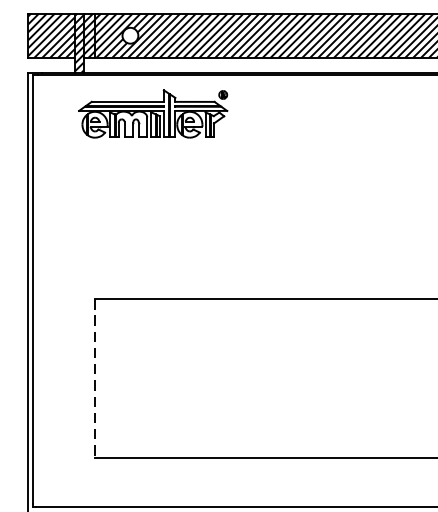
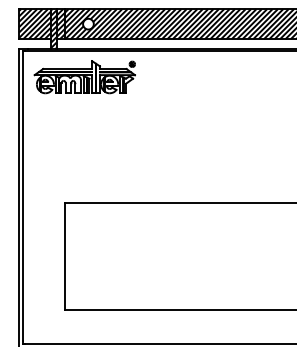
part: (152, 114) -> (84, 77), moved
line: (95, 378) -> (64, 256), dashed -> solid

